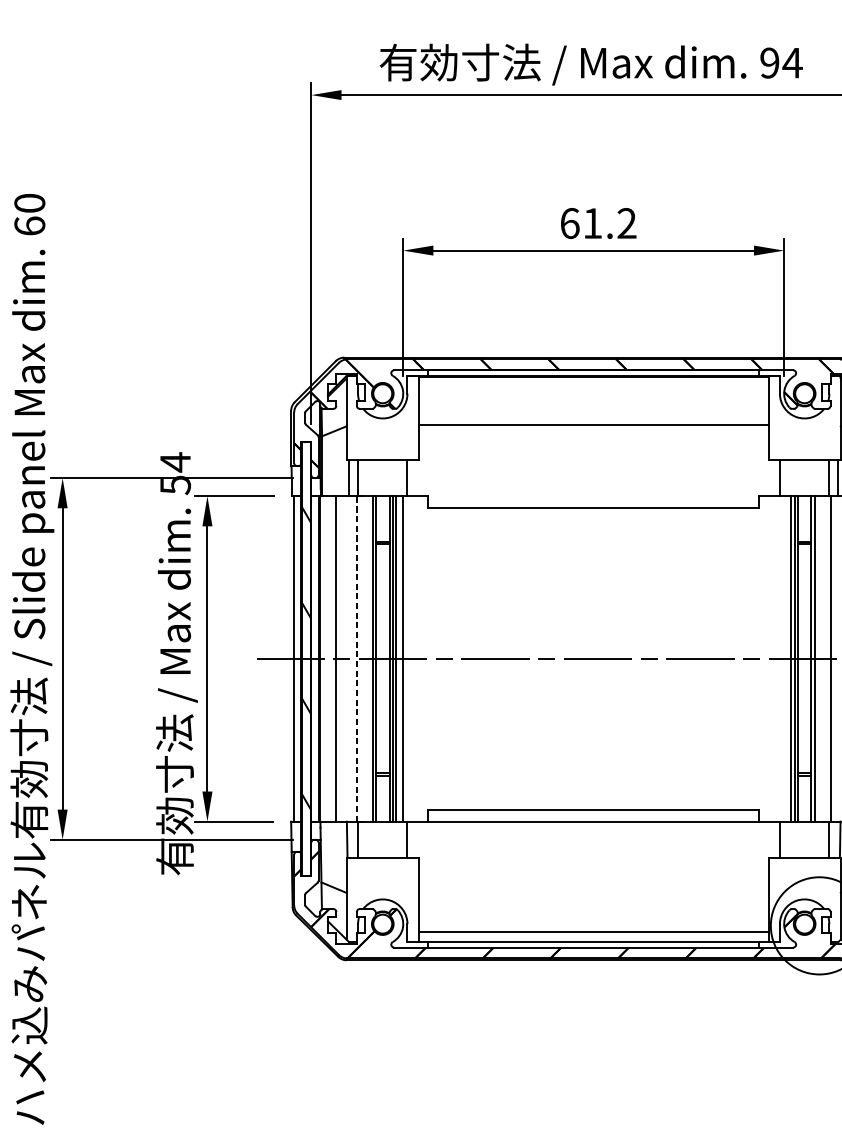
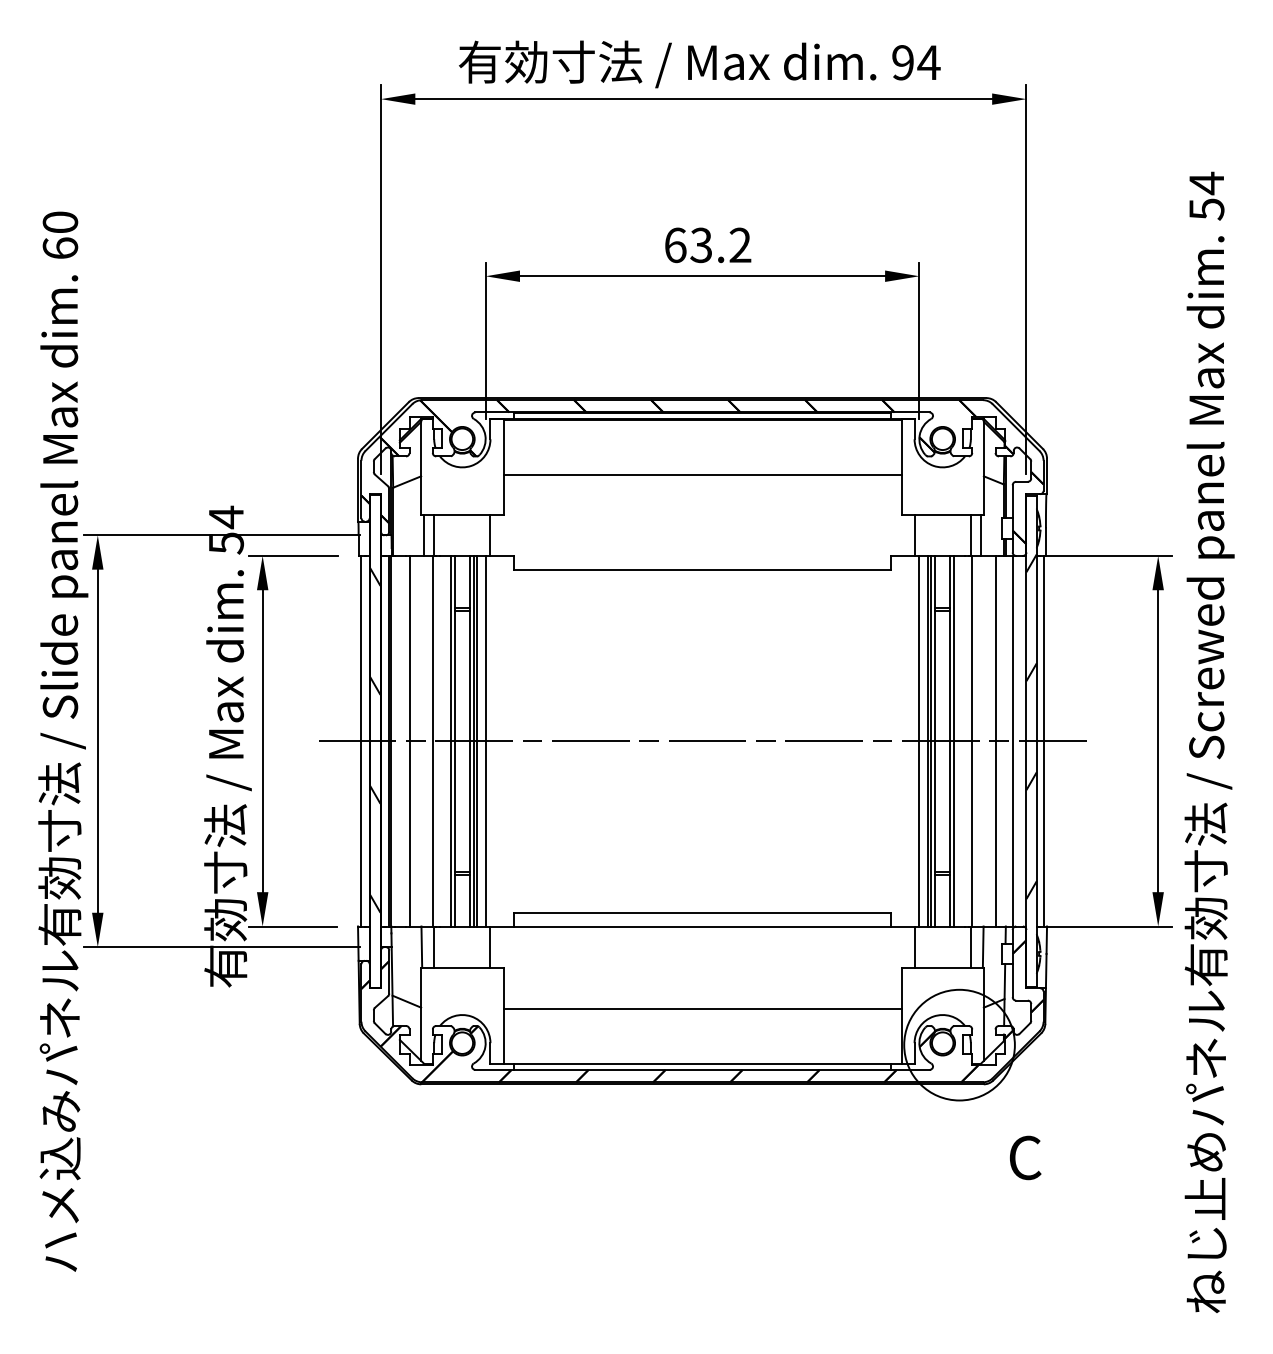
text: (591, 223) -> (700, 245), 61.2 -> 63.2
line: (356, 658) -> (432, 740), dashed -> solid
line: (784, 658) -> (919, 740), added
line: (593, 932) -> (702, 1008), moved

